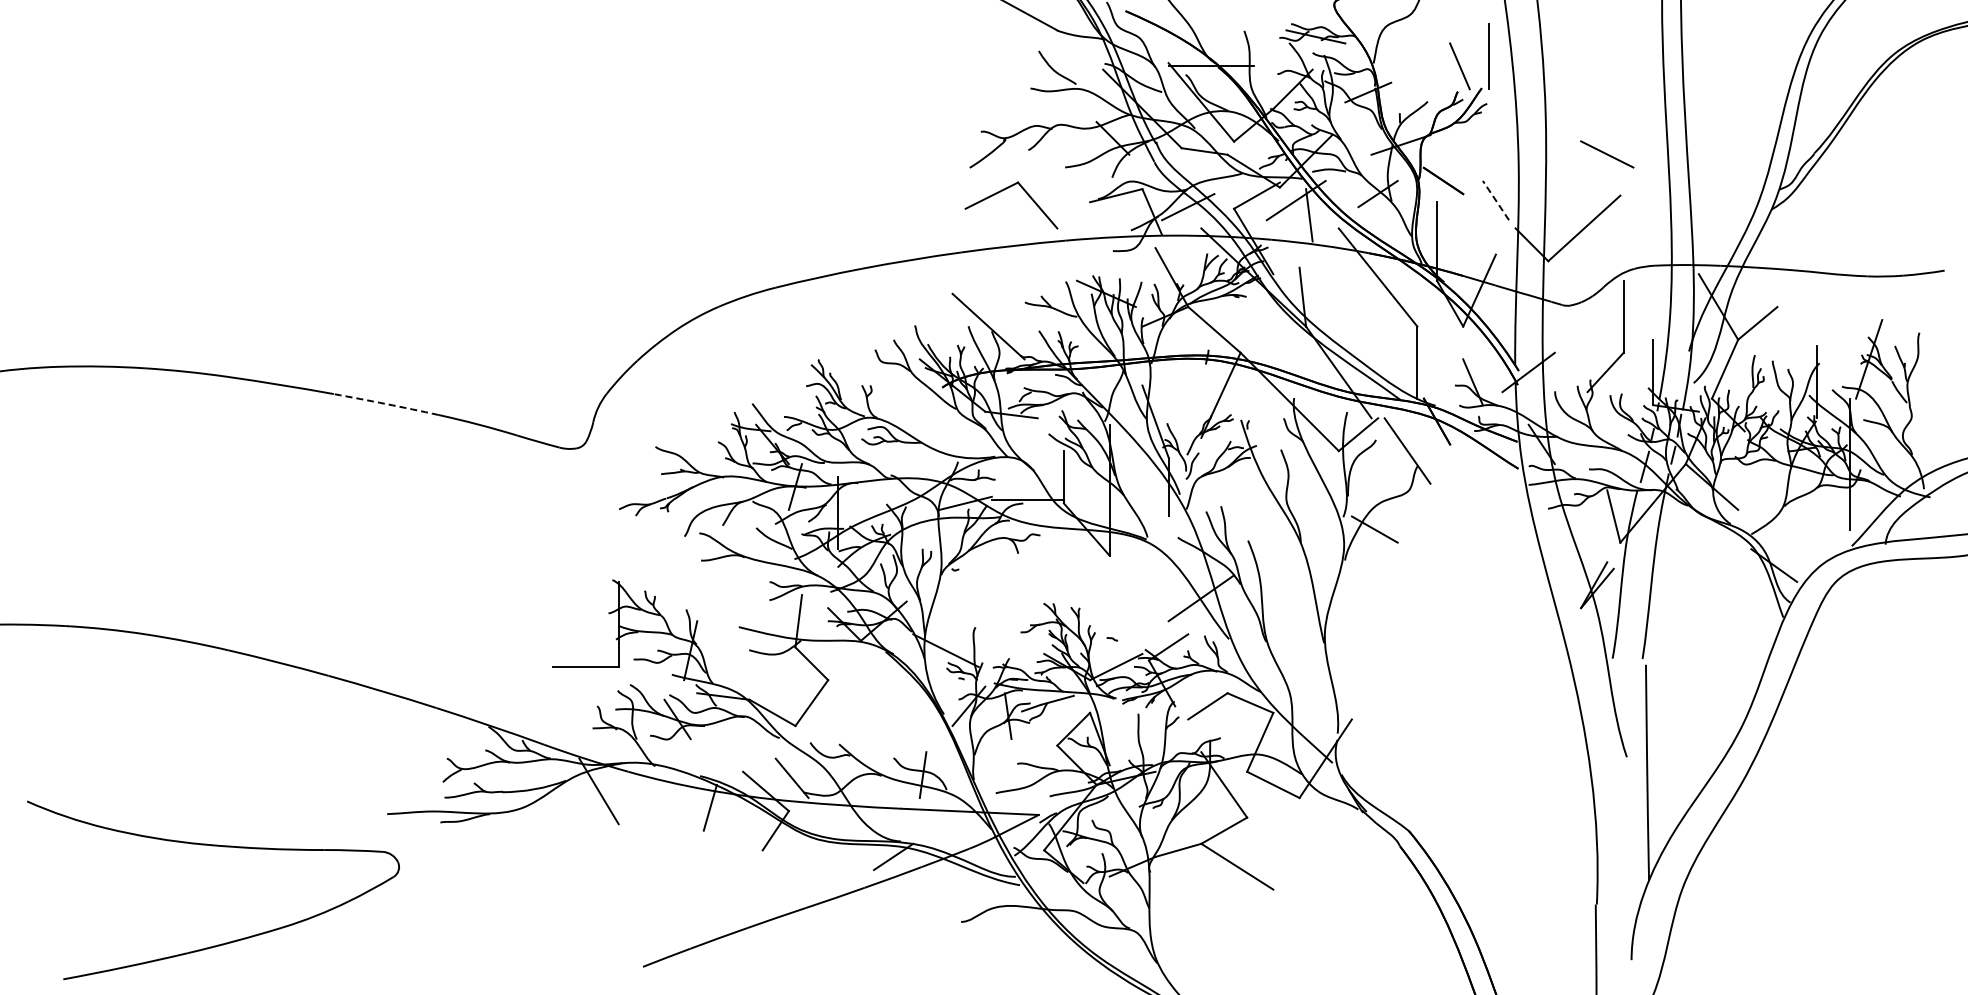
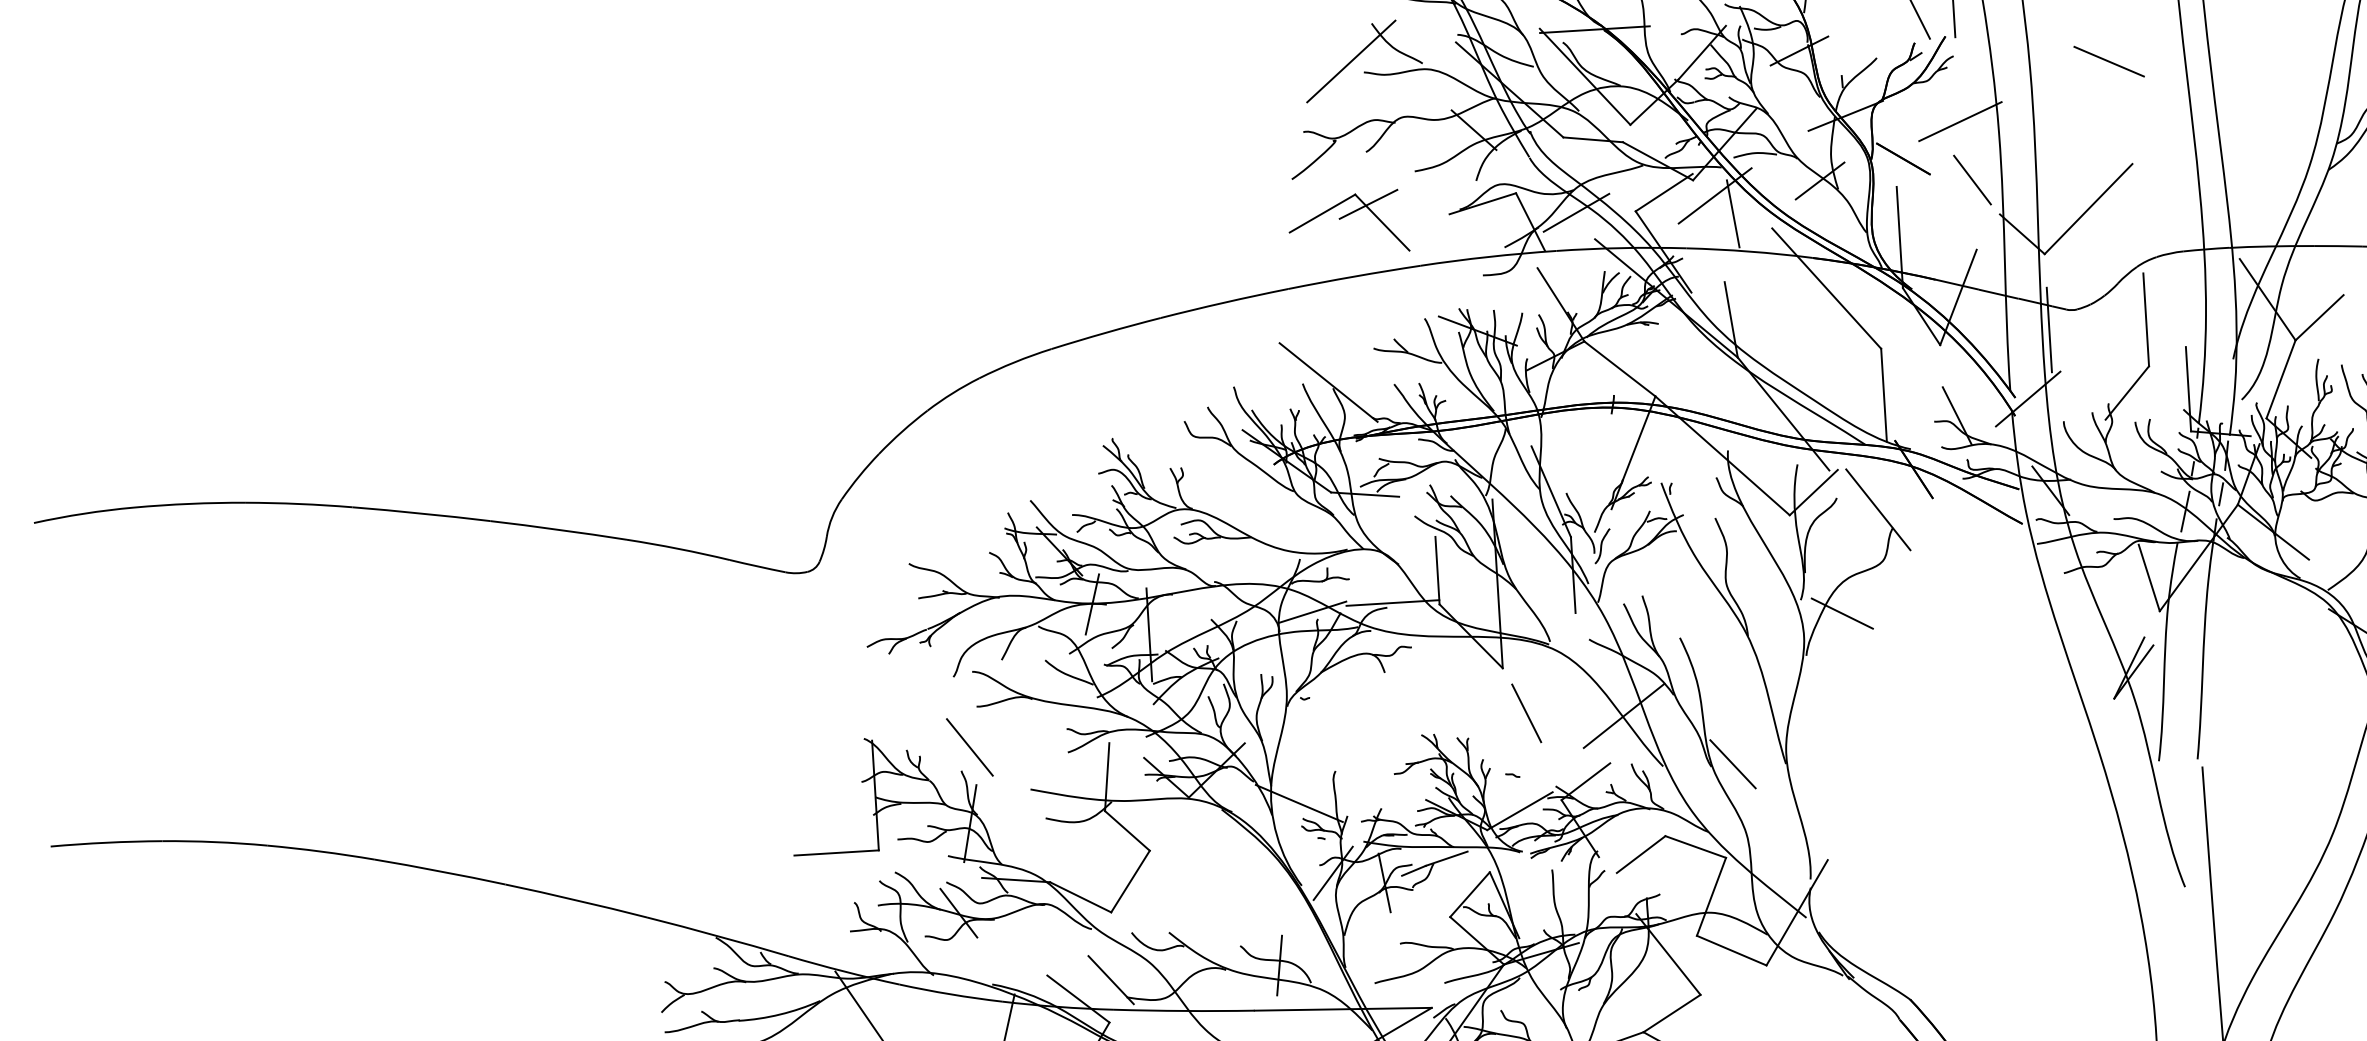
line: (1021, 79) -> (1351, 61), added
line: (1489, 154) -> (1960, 121), added
line: (1607, 154) -> (2109, 61), moved
line: (1027, 190) -> (1368, 204), added
line: (1495, 200) -> (1971, 180), dashed -> solid
line: (1548, 319) -> (2049, 329), added
arc: (386, 404) -> (558, 530), dashed -> solid
line: (693, 591) -> (969, 747), added
line: (1125, 591) -> (1525, 713), added
line: (1282, 640) -> (1732, 763), added

